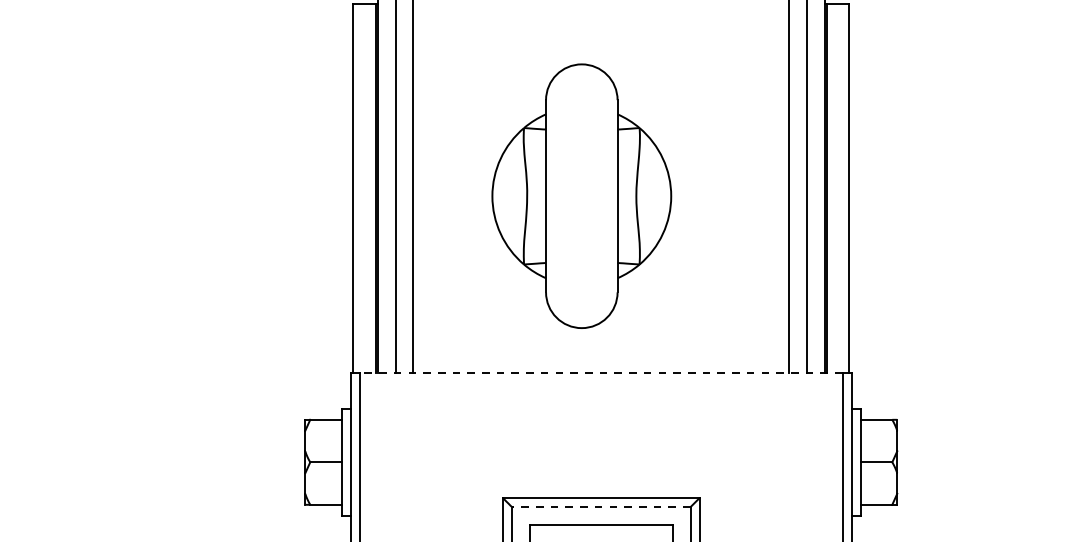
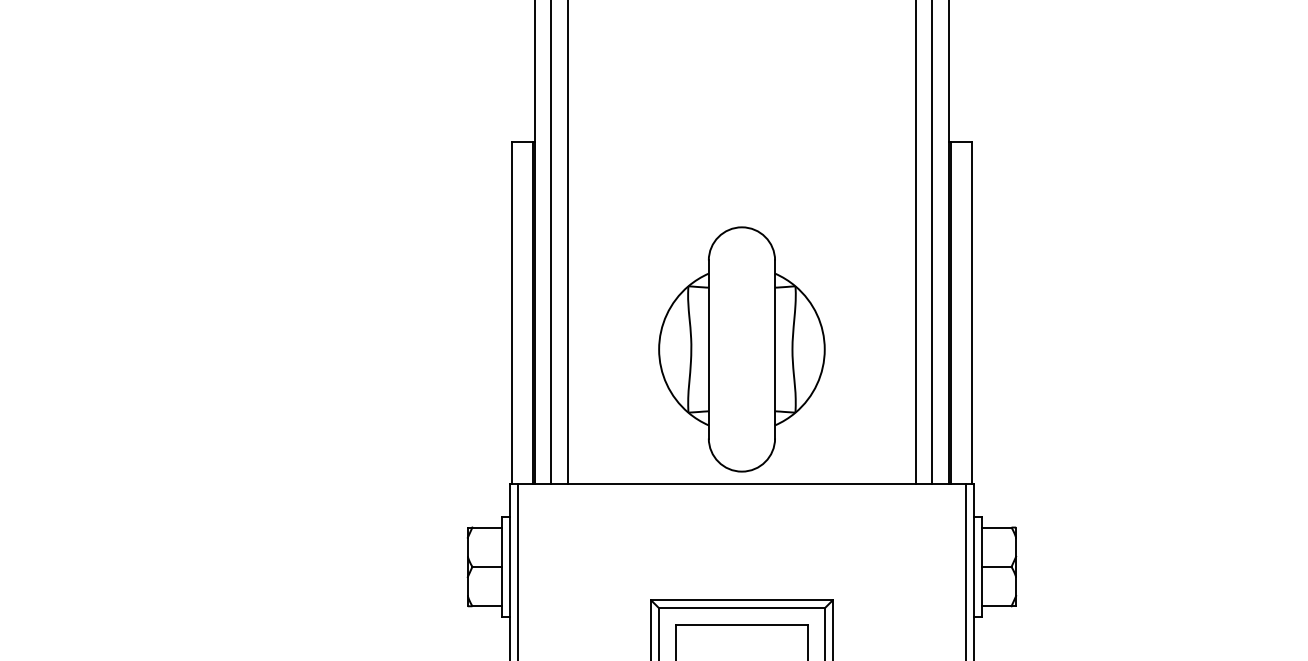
part: (581, 196) -> (741, 349), moved
line: (600, 373) -> (741, 484), dashed -> solid
line: (600, 507) -> (741, 608), dashed -> solid

